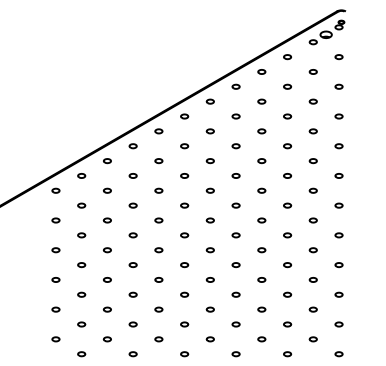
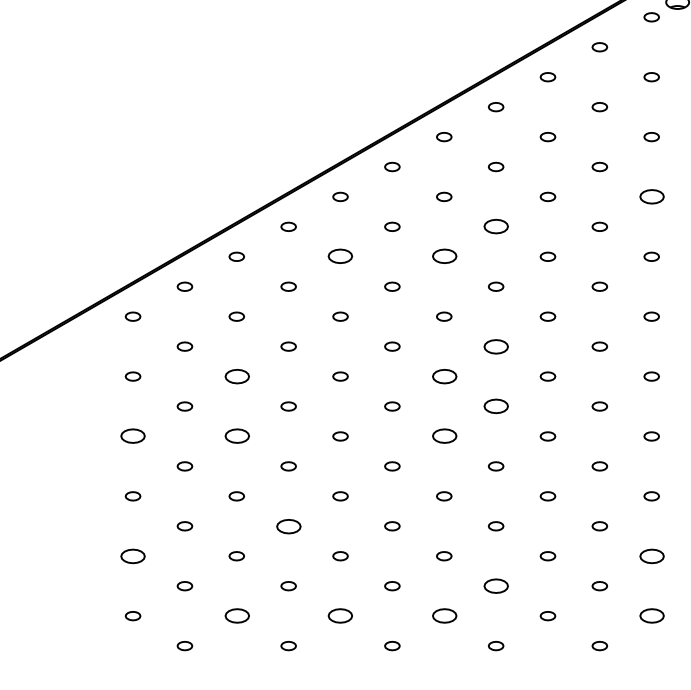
part: (312, 131) -> (650, 197), size x1.6
part: (235, 146) -> (494, 227), size x1.6
part: (158, 161) -> (339, 257), size x1.6
part: (209, 161) -> (442, 257), size x1.6
part: (235, 205) -> (494, 346), size x1.6
part: (106, 220) -> (234, 376), size x1.6
part: (209, 220) -> (442, 376), size x1.6
part: (235, 235) -> (494, 406), size x1.6
part: (55, 250) -> (132, 437), size x1.6
part: (106, 250) -> (234, 437), size x1.6
part: (209, 250) -> (442, 437), size x1.6
part: (132, 294) -> (287, 525), size x1.6
part: (55, 309) -> (132, 555), size x1.6
part: (312, 309) -> (650, 555), size x1.6
part: (235, 324) -> (494, 586), size x1.6
part: (106, 339) -> (234, 616), size x1.6
part: (158, 339) -> (339, 616), size x1.6
part: (209, 339) -> (442, 616), size x1.6
part: (312, 339) -> (650, 616), size x1.6

